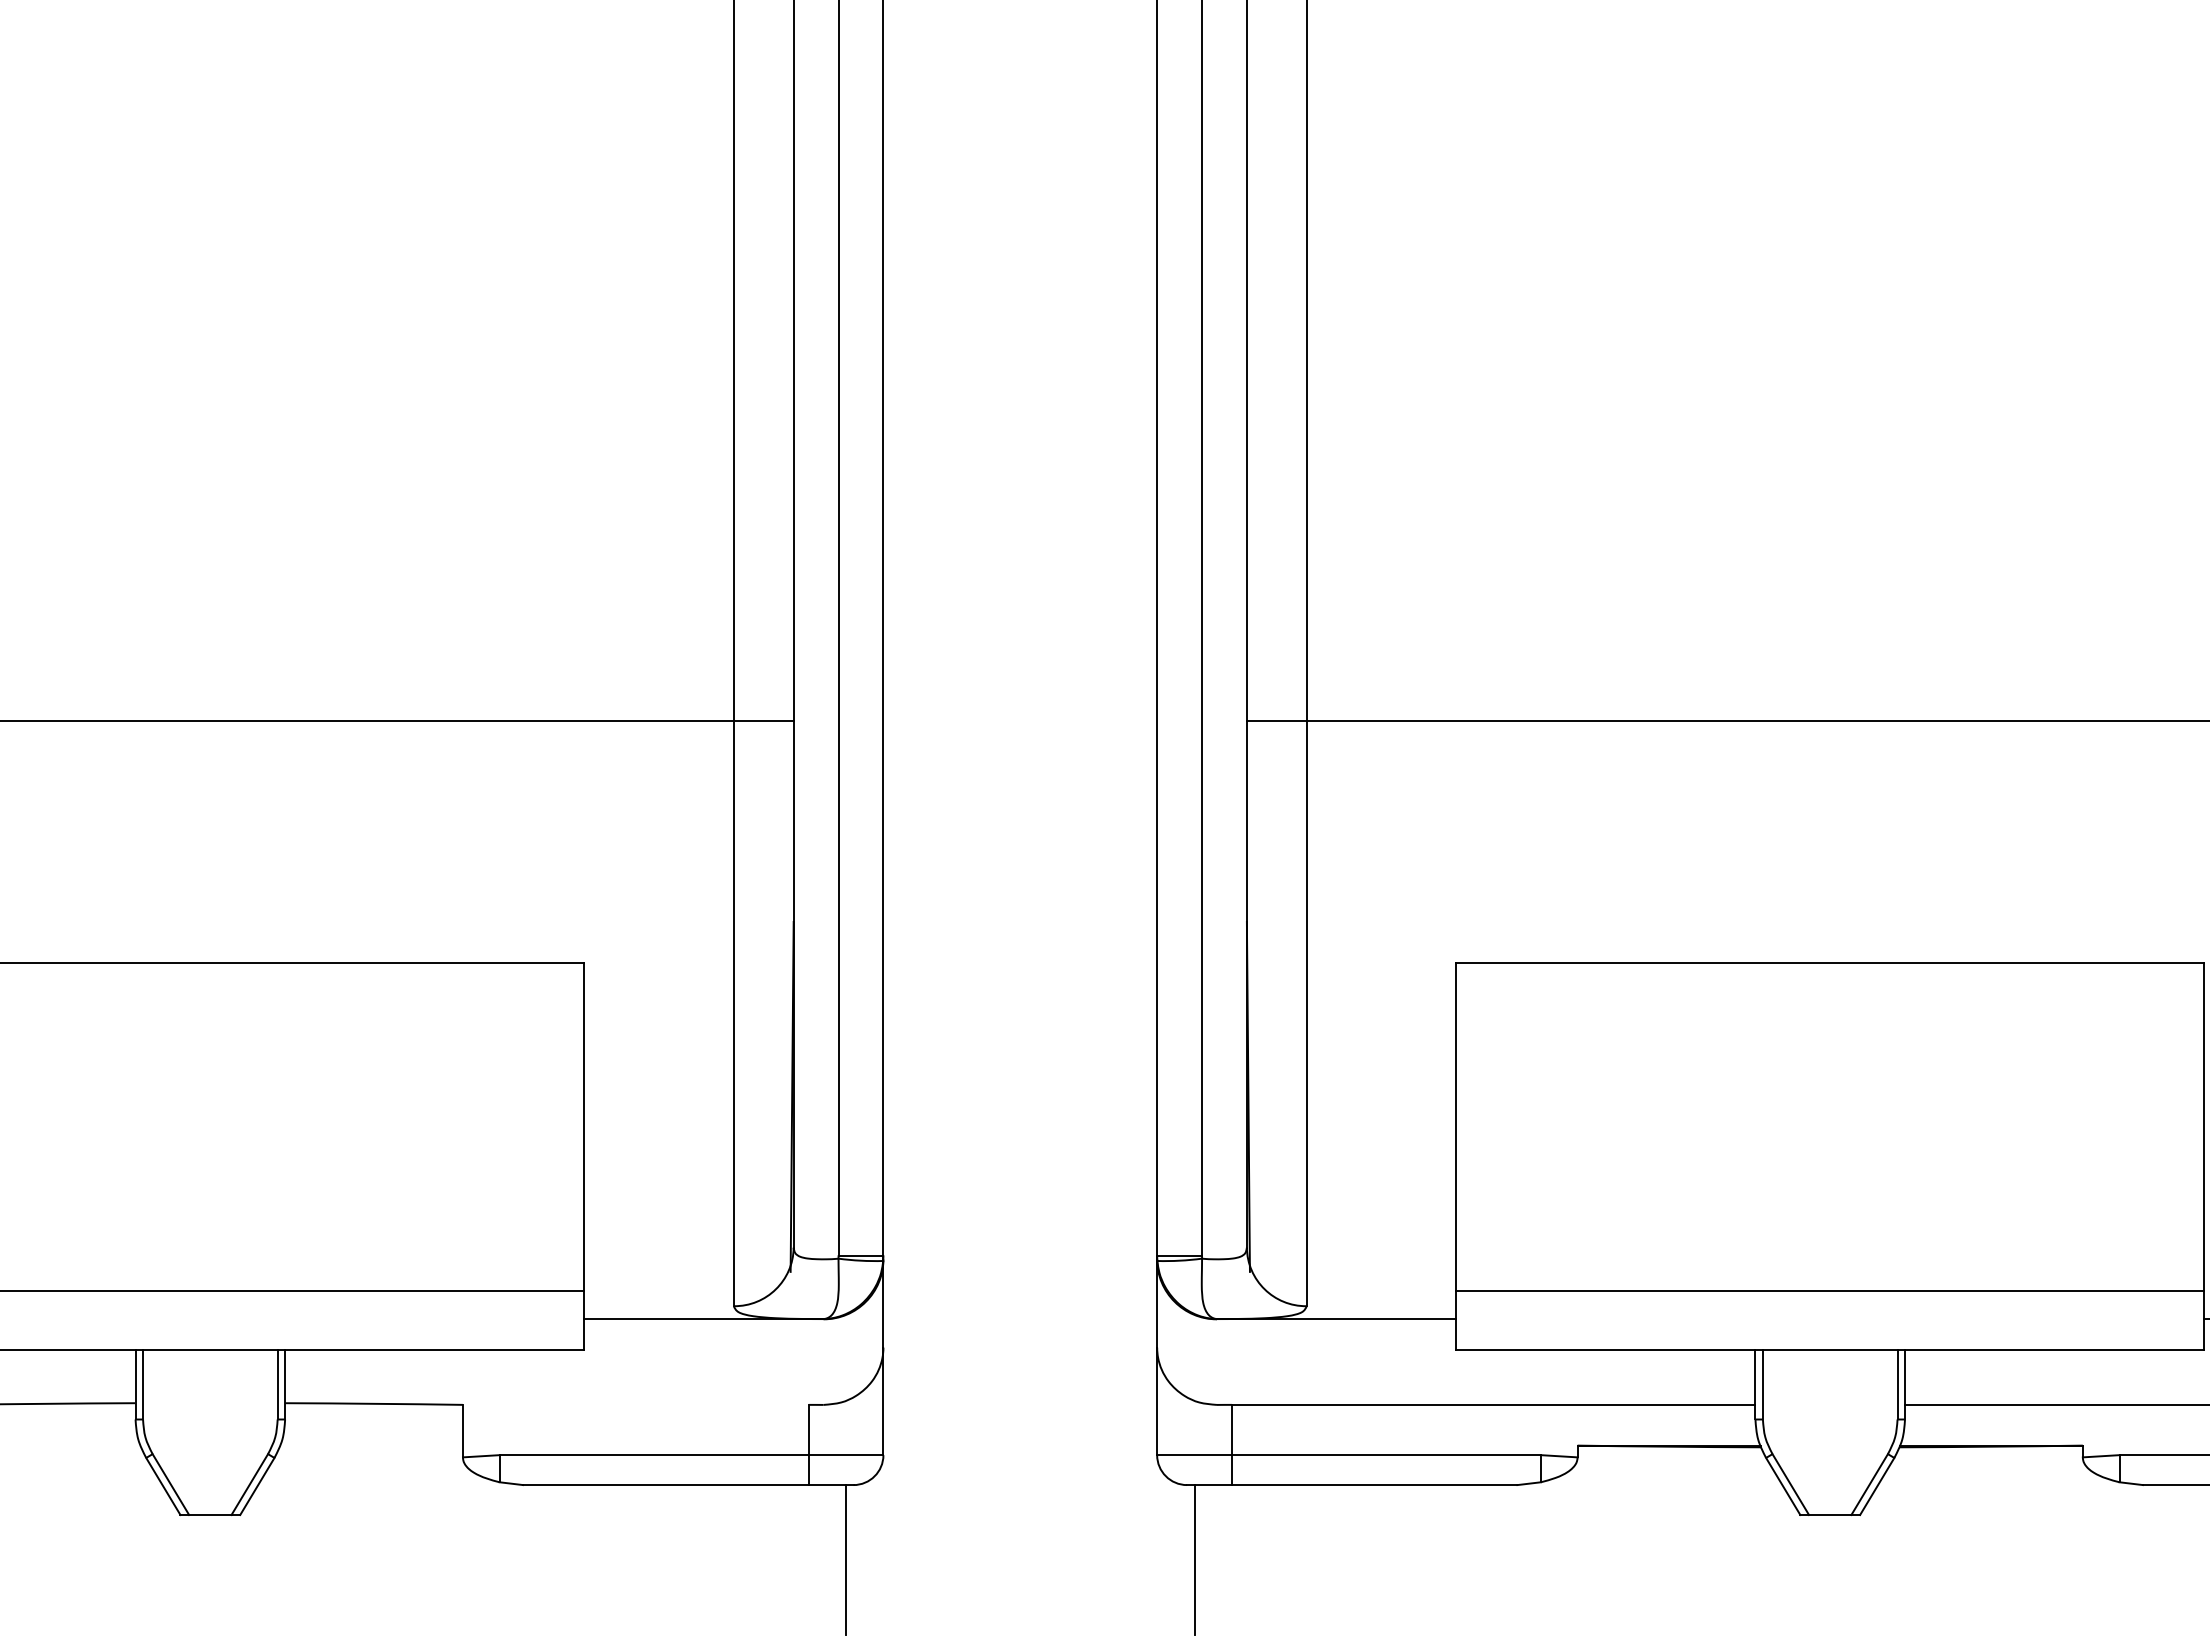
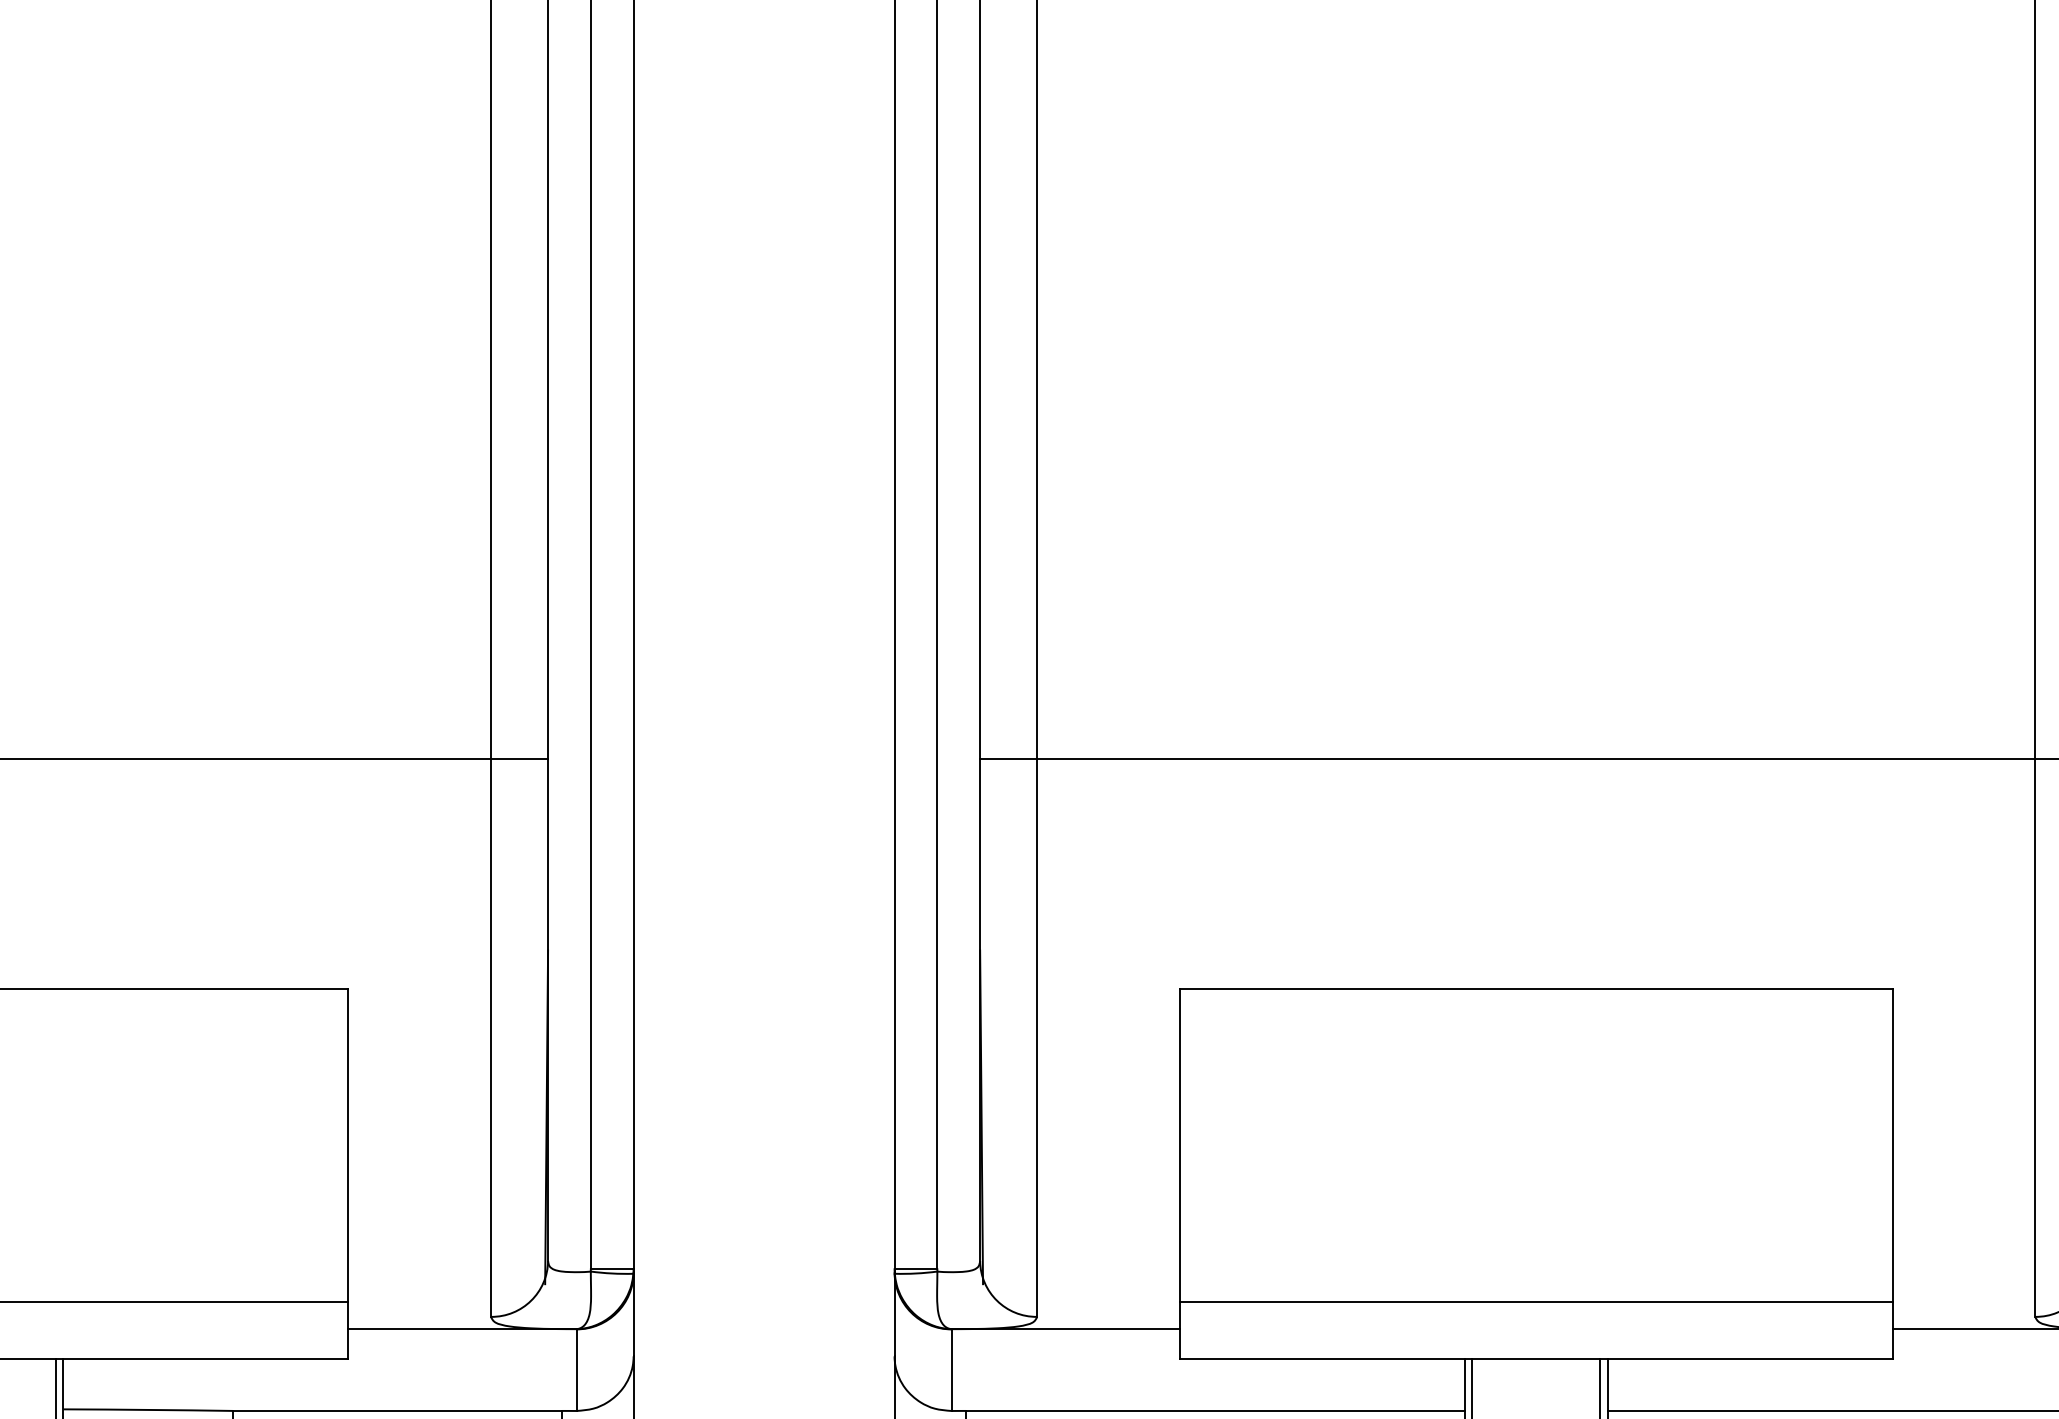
line: (823, 1361) -> (576, 1369), added
line: (1216, 1361) -> (951, 1369), added
line: (635, 1404) -> (397, 1410), added

